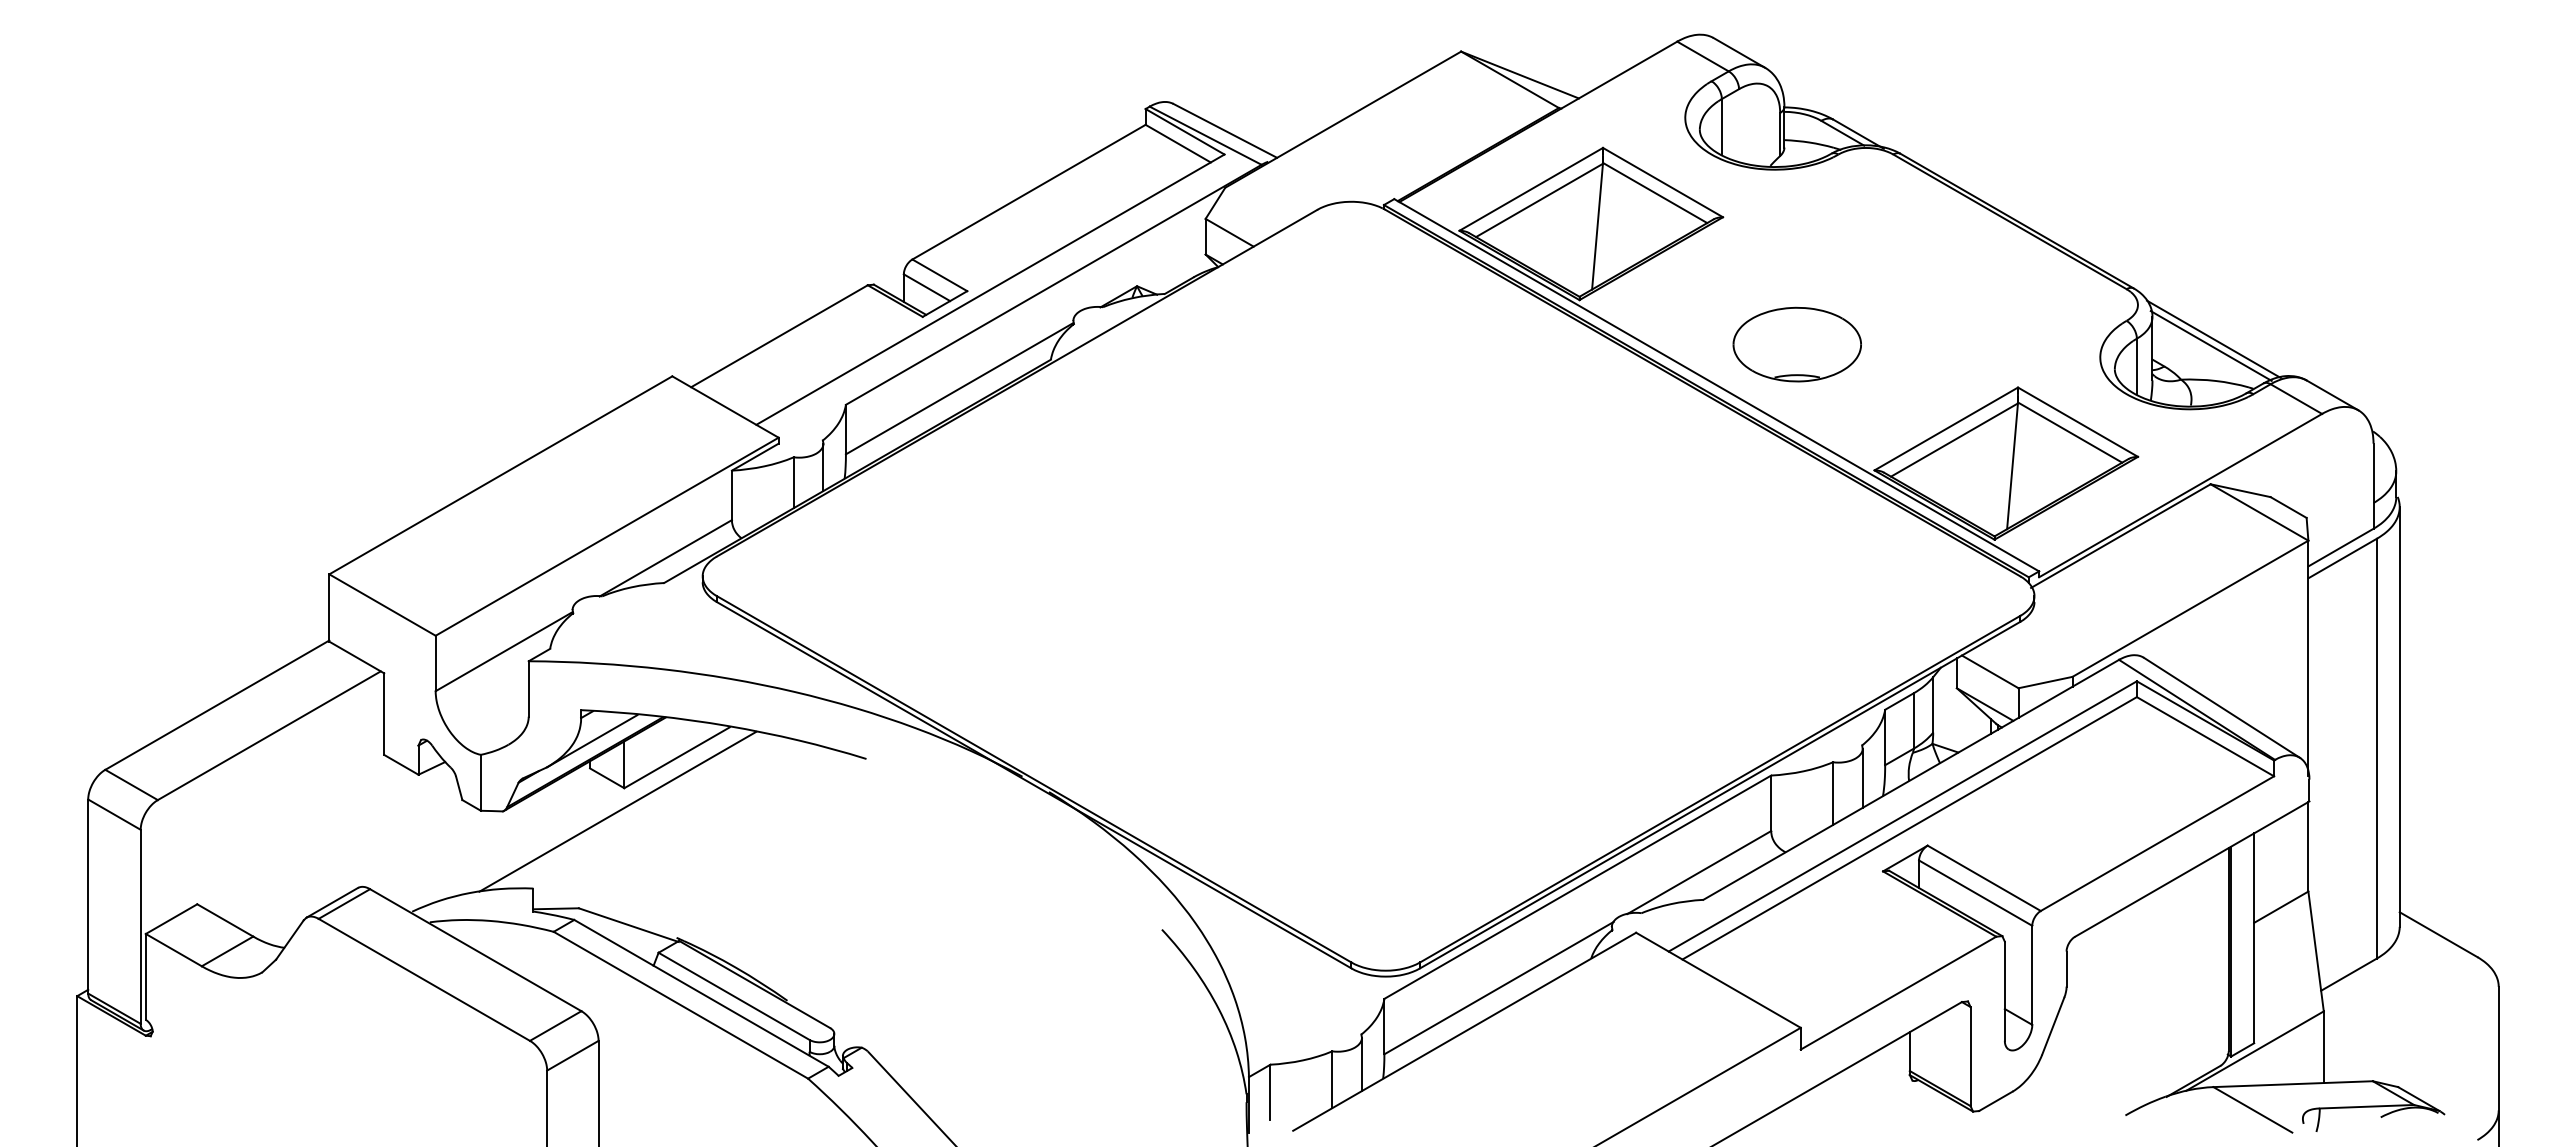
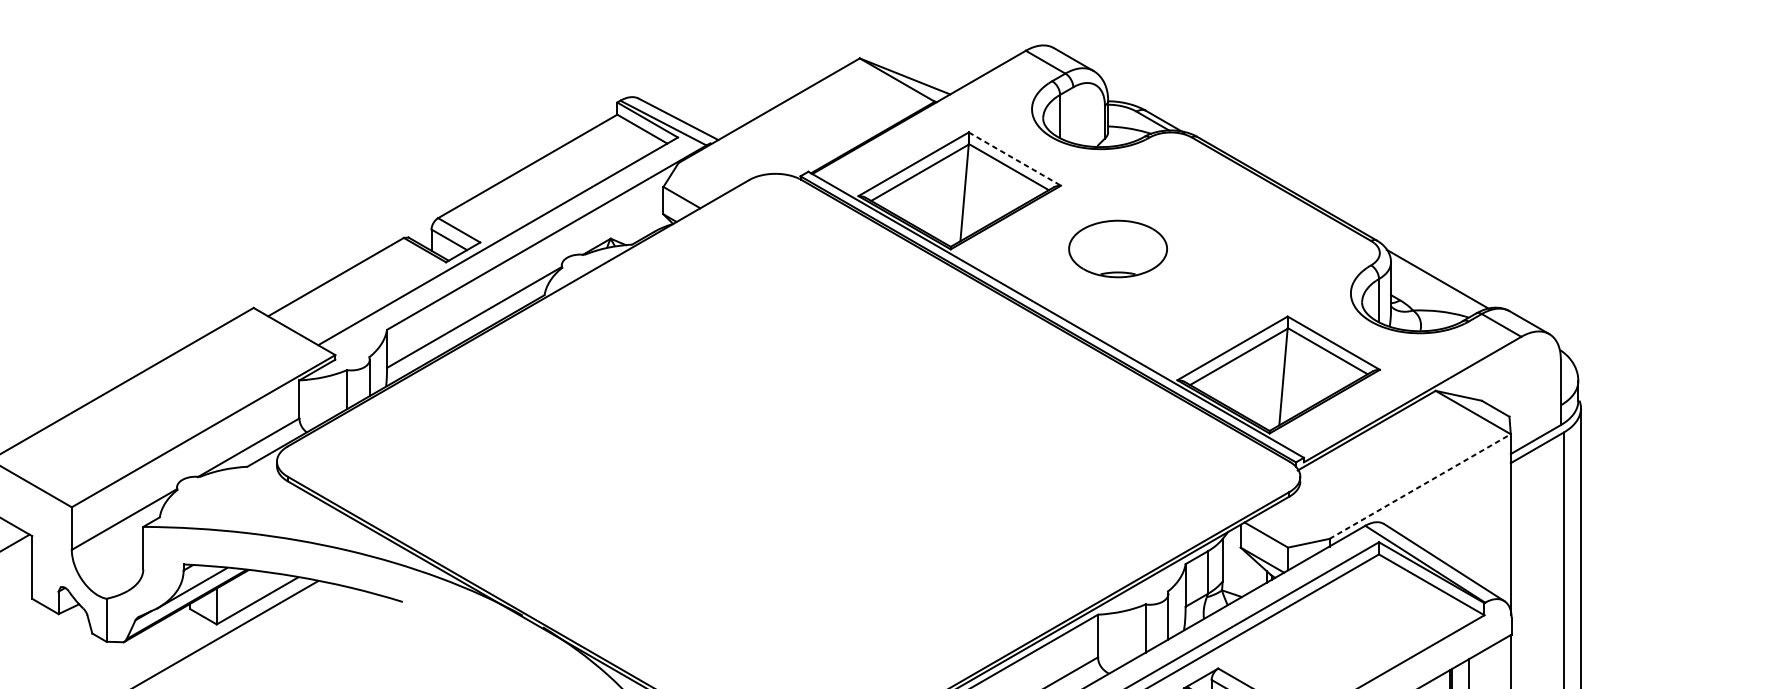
line: (1663, 182) -> (1015, 159), solid -> dashed
part: (1796, 344) -> (1117, 248), moved
line: (2210, 345) -> (1435, 284), removed
line: (2190, 608) -> (1420, 486), solid -> dashed

